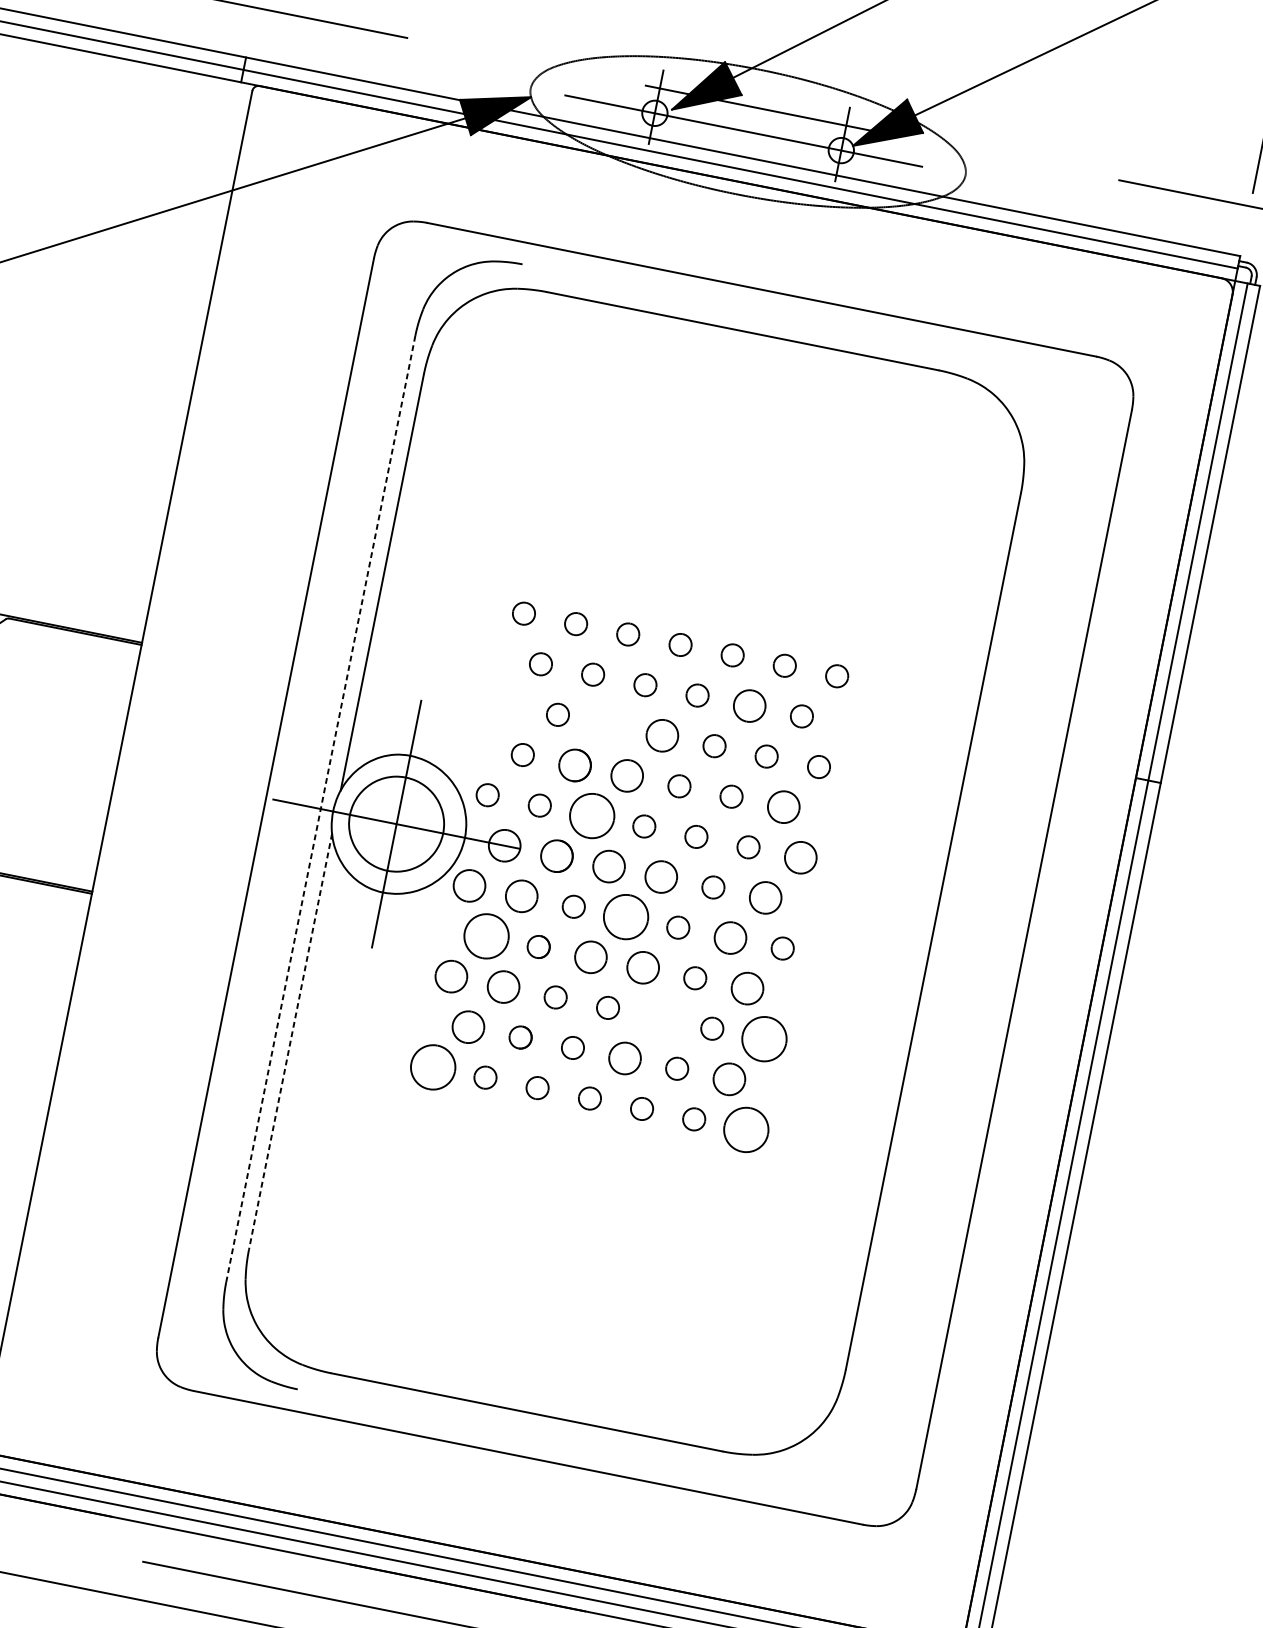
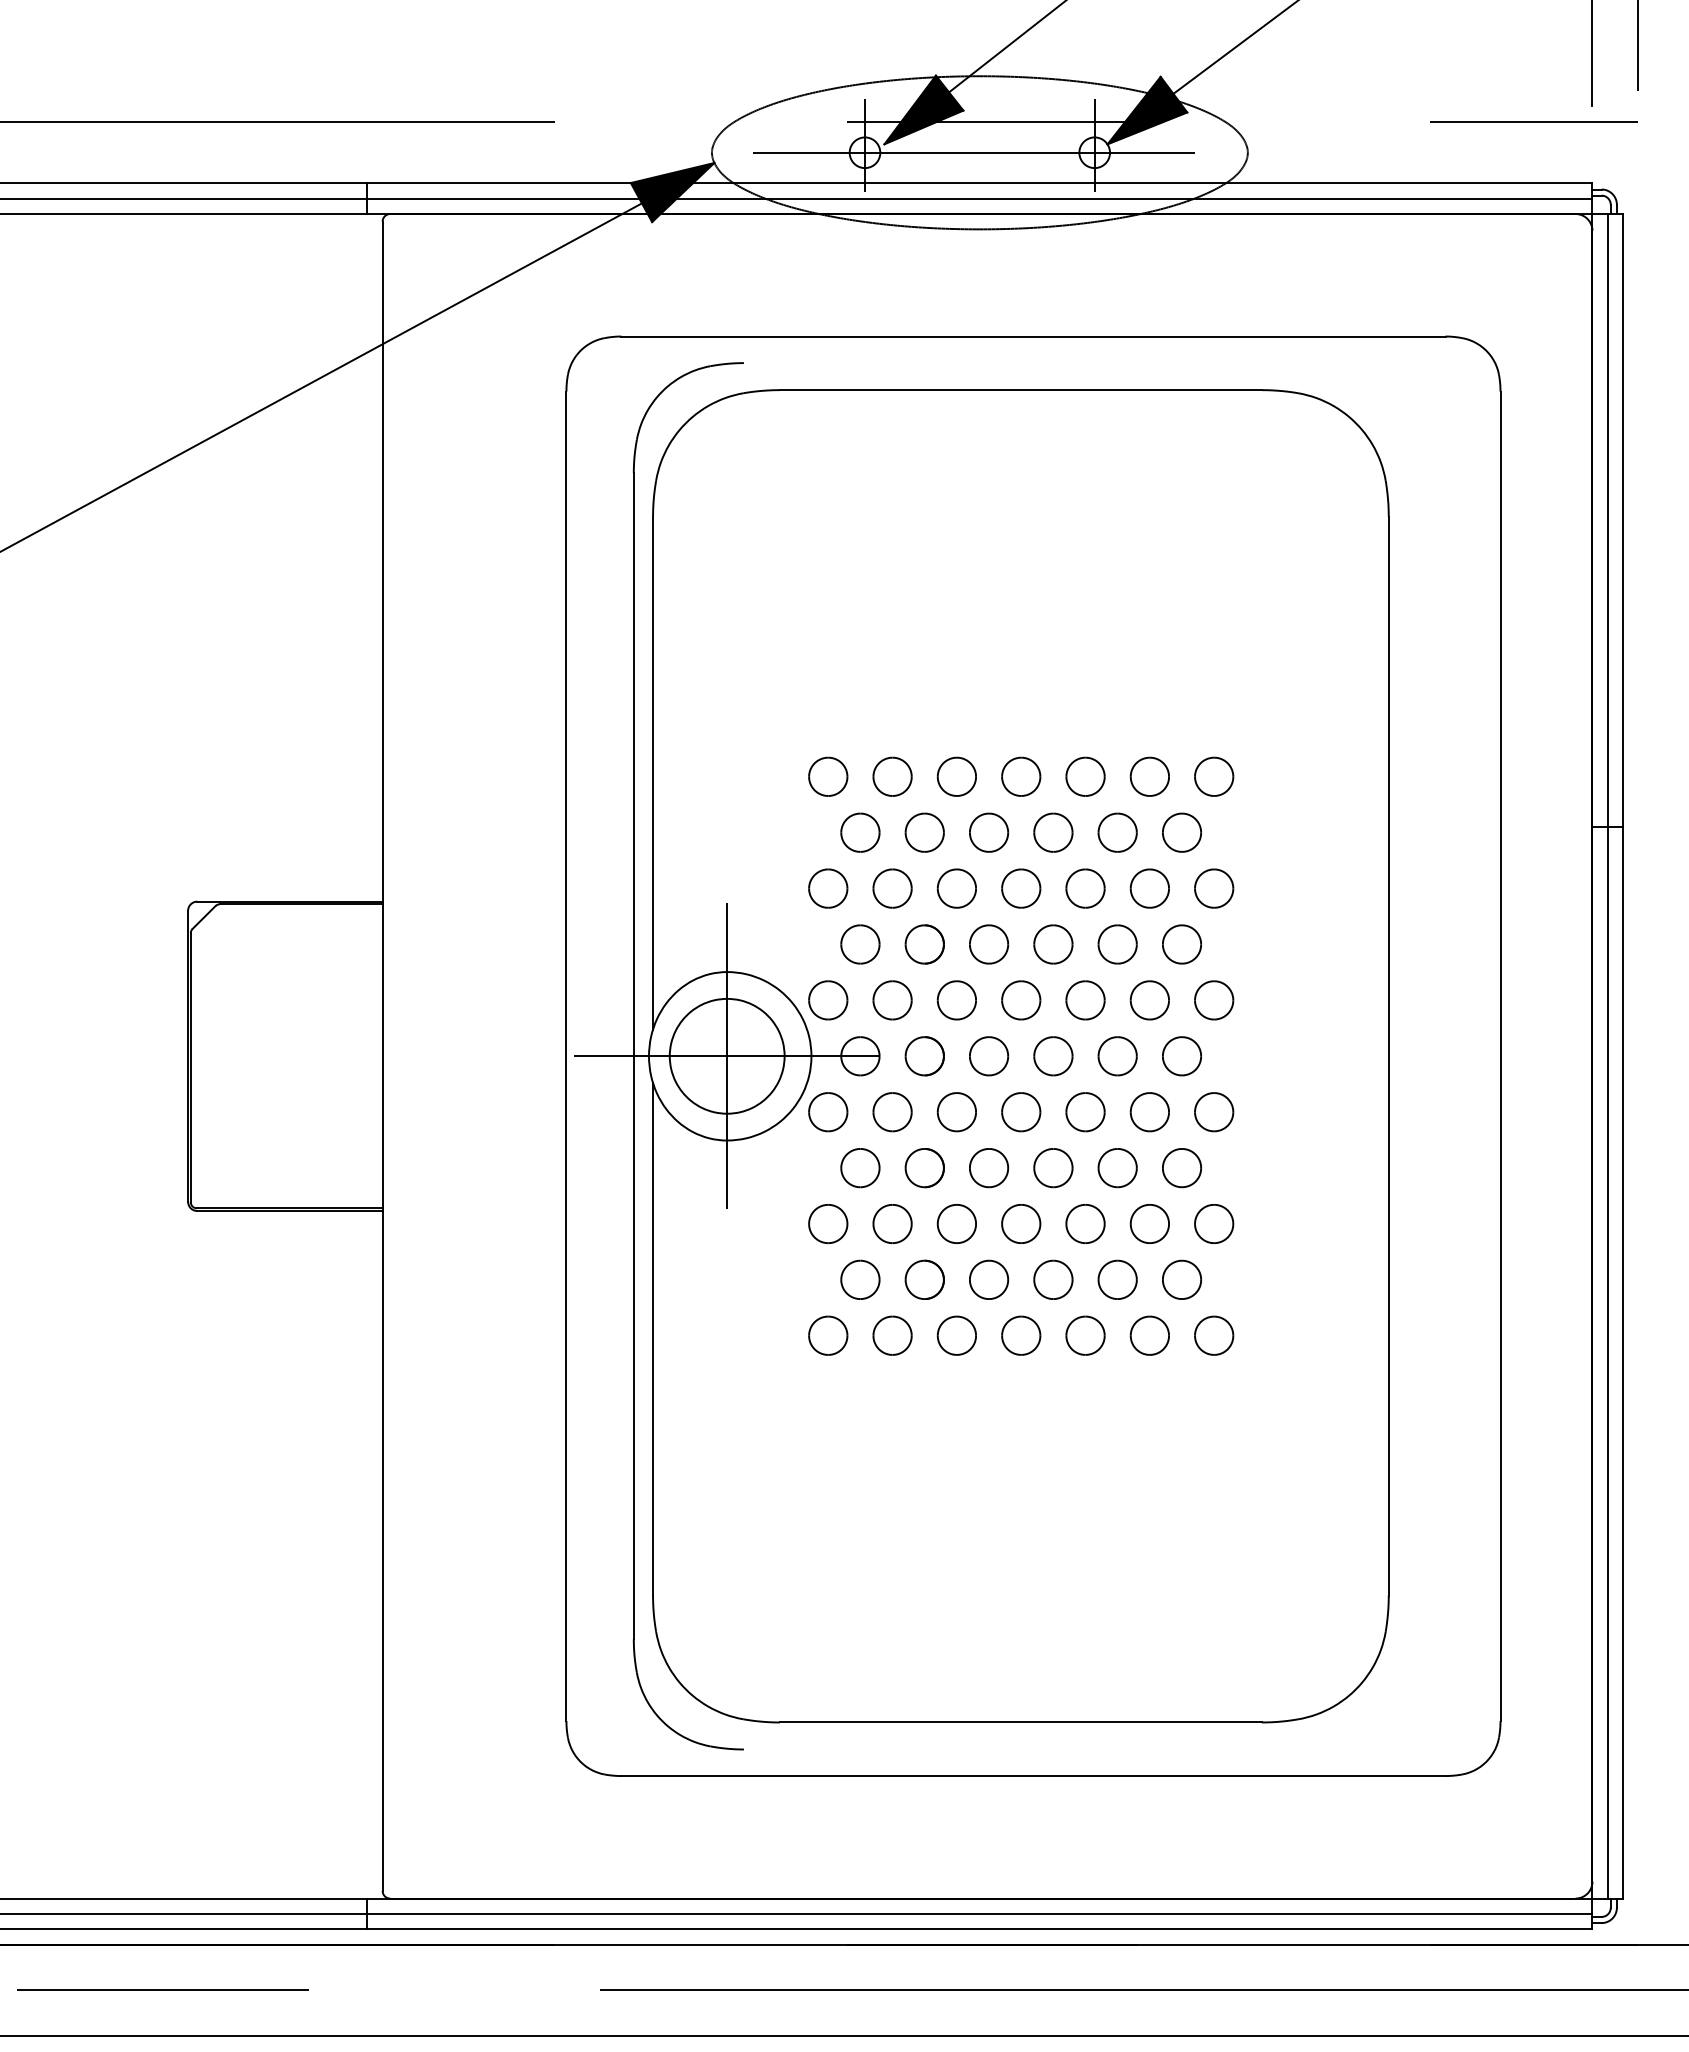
part: (524, 613) -> (828, 776), size x1.43
part: (576, 623) -> (892, 776), size x1.43
part: (628, 634) -> (956, 776), size x1.43
part: (680, 644) -> (1021, 776), size x1.43
part: (732, 655) -> (1085, 776), size x1.43
part: (541, 664) -> (860, 832), size x1.43
part: (784, 665) -> (1149, 776), size x1.43
part: (592, 674) -> (924, 832), size x1.43
part: (837, 676) -> (1214, 776), size x1.43
part: (645, 685) -> (989, 832), size x1.43
part: (697, 695) -> (1053, 832), size x1.43
part: (506, 704) -> (828, 888), added
part: (557, 714) -> (892, 888), size x1.43
part: (801, 716) -> (1181, 832), size x1.43
part: (609, 725) -> (956, 888), added
part: (714, 746) -> (1085, 888), size x1.43
part: (522, 755) -> (860, 944), size x1.43
part: (766, 756) -> (1149, 888), size x1.43
part: (819, 767) -> (1214, 888), size x1.43
part: (679, 786) -> (1053, 944), size x1.43
part: (487, 795) -> (828, 1000), size x1.43
part: (731, 796) -> (1117, 944), size x1.43
part: (539, 805) -> (892, 1000), size x1.43
line: (320, 809) -> (633, 1056), dashed -> solid
part: (591, 816) -> (956, 1000), size x0.71
part: (644, 826) -> (1021, 1000), size x1.43
part: (696, 836) -> (1085, 1000), size x1.43
part: (748, 847) -> (1149, 1000), size x1.43
part: (713, 887) -> (1117, 1056), size x1.43
part: (573, 906) -> (956, 1112), size x1.43
part: (626, 917) -> (1021, 1112), size x0.71
part: (678, 927) -> (1085, 1112), size x1.43
part: (486, 936) -> (860, 1168), size x0.71
part: (538, 947) -> (924, 1168), size x1.43
part: (782, 948) -> (1214, 1112), size x1.43
part: (695, 978) -> (1117, 1168), size x1.43
part: (555, 997) -> (956, 1223), size x1.43
part: (608, 1007) -> (1021, 1223), size x1.43
part: (660, 1017) -> (1085, 1223), added
part: (712, 1028) -> (1149, 1223), size x1.43
part: (520, 1037) -> (924, 1279), size x1.43
part: (764, 1038) -> (1214, 1223), size x0.71
line: (290, 1042) -> (653, 1339), dashed -> solid
part: (573, 1047) -> (989, 1279), size x1.43
part: (433, 1067) -> (828, 1335), size x0.71
part: (677, 1068) -> (1117, 1279), size x1.43
part: (485, 1077) -> (892, 1335), size x1.43
part: (537, 1087) -> (956, 1335), size x1.43
part: (590, 1098) -> (1021, 1335), size x1.43
part: (642, 1108) -> (1085, 1335), size x1.43
part: (694, 1119) -> (1149, 1335), size x1.43
part: (746, 1129) -> (1214, 1335), size x0.71

